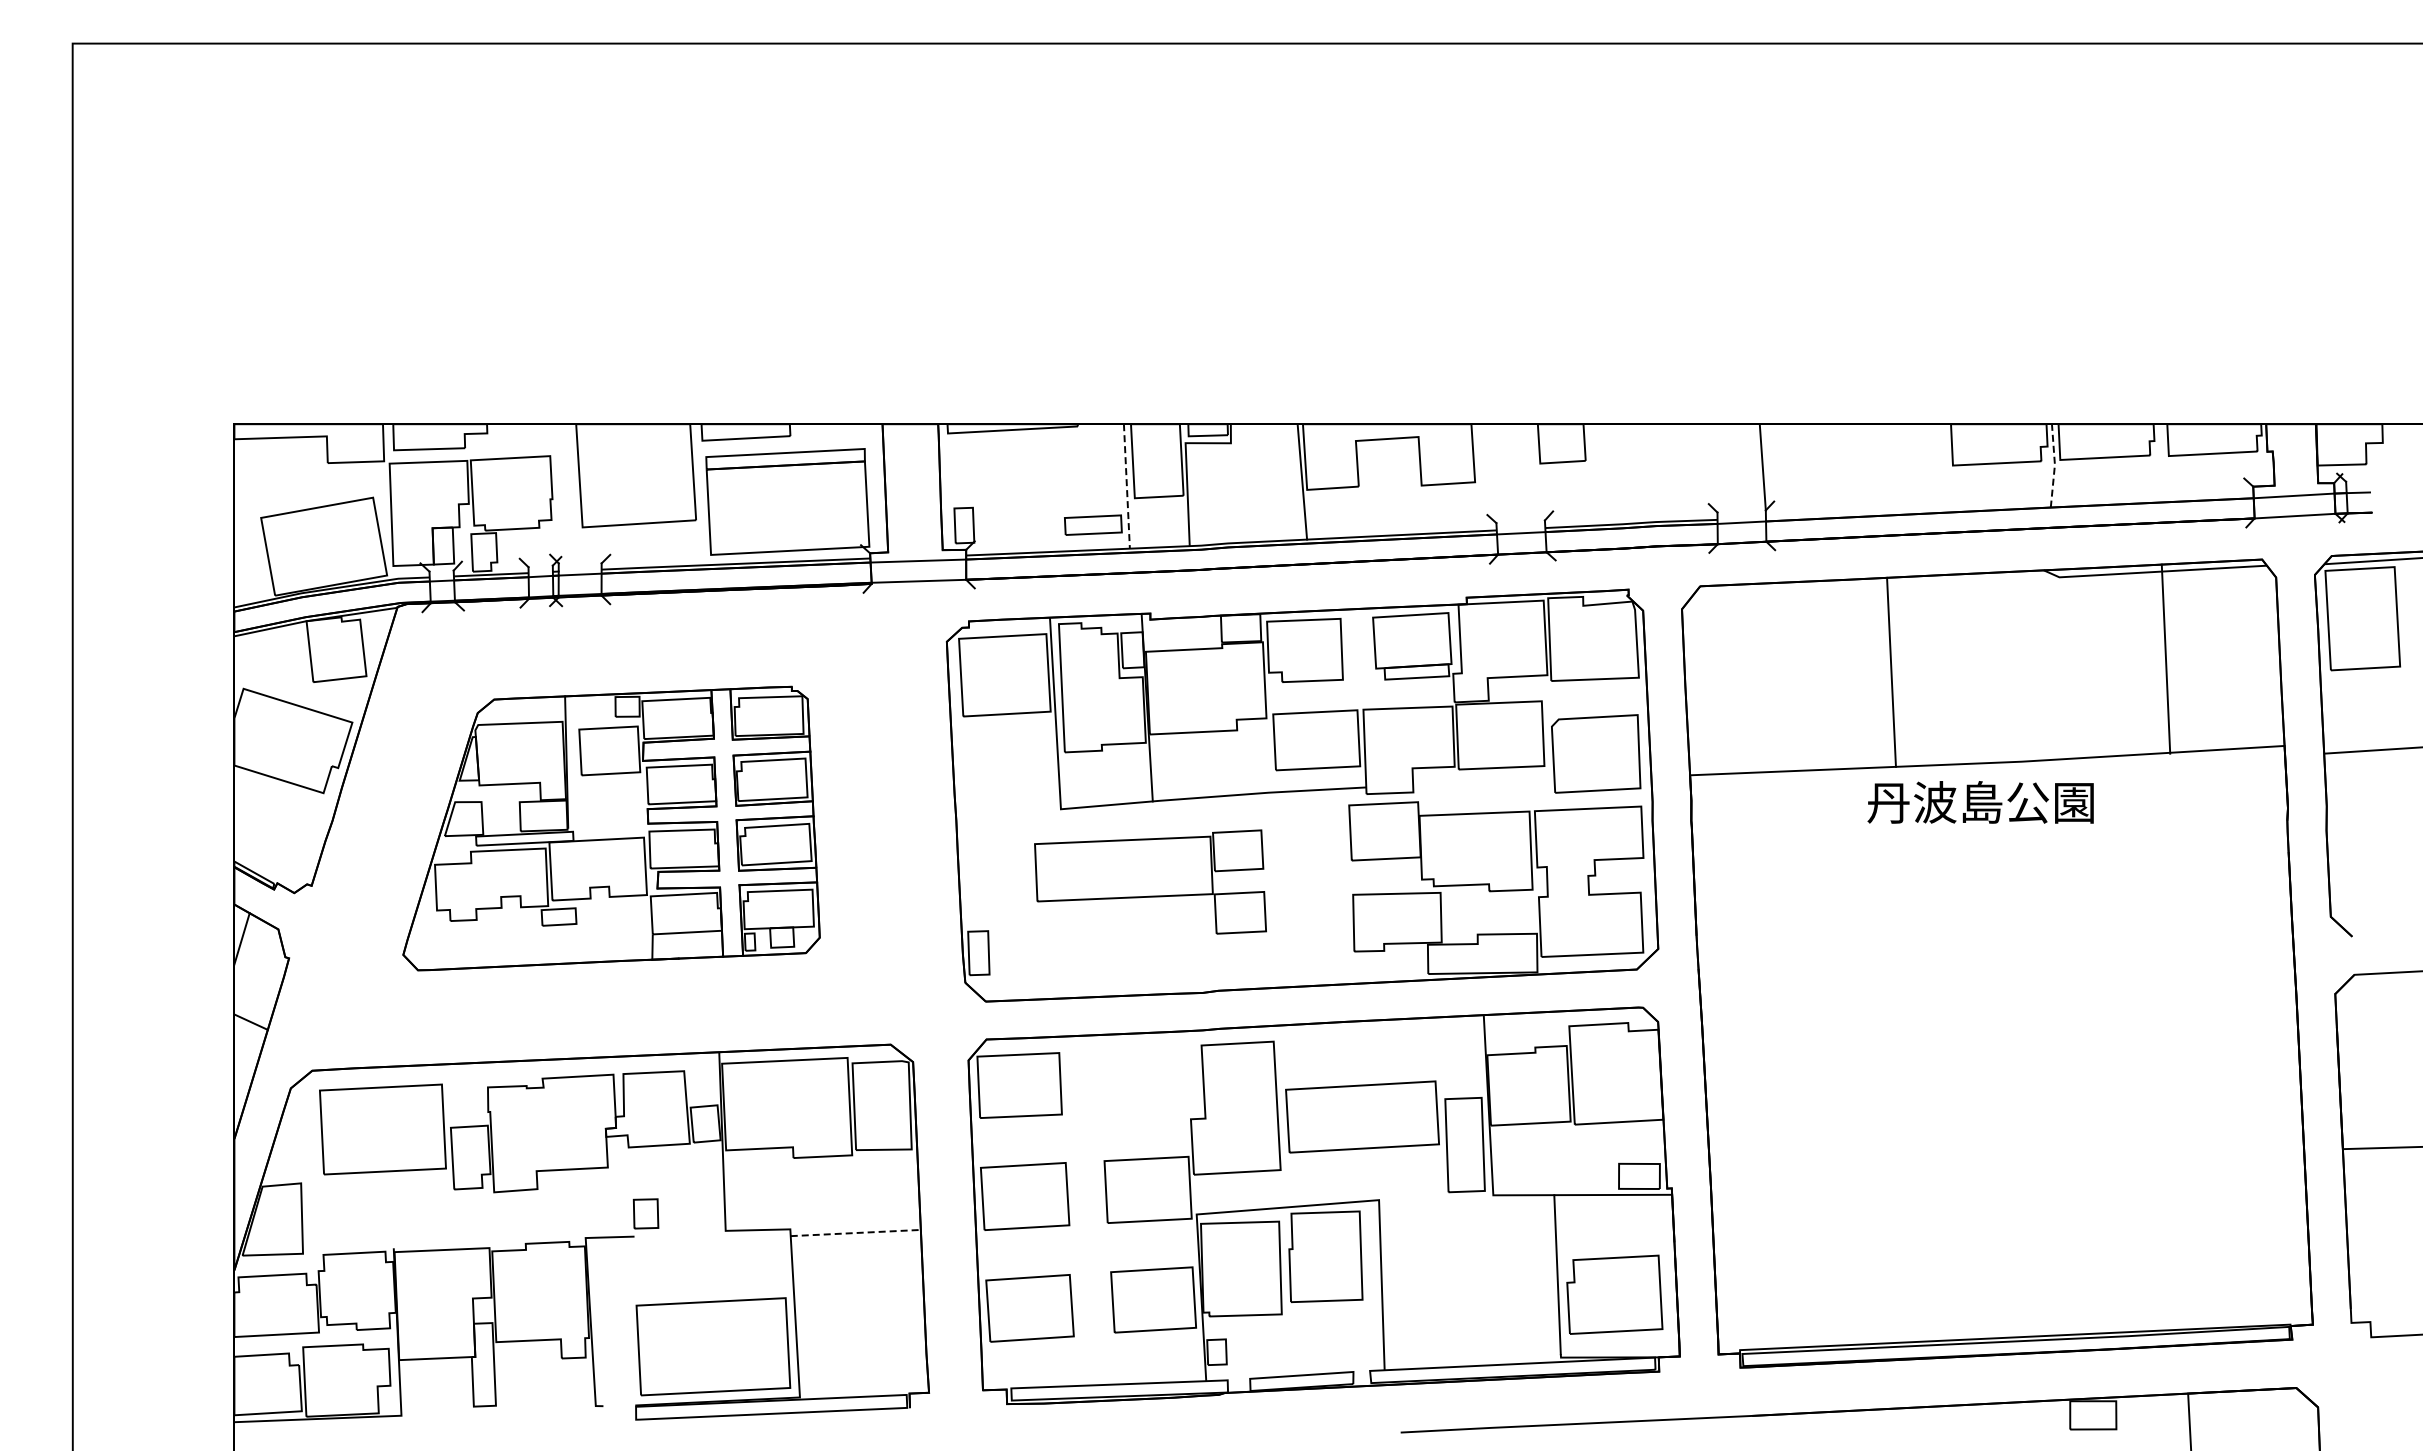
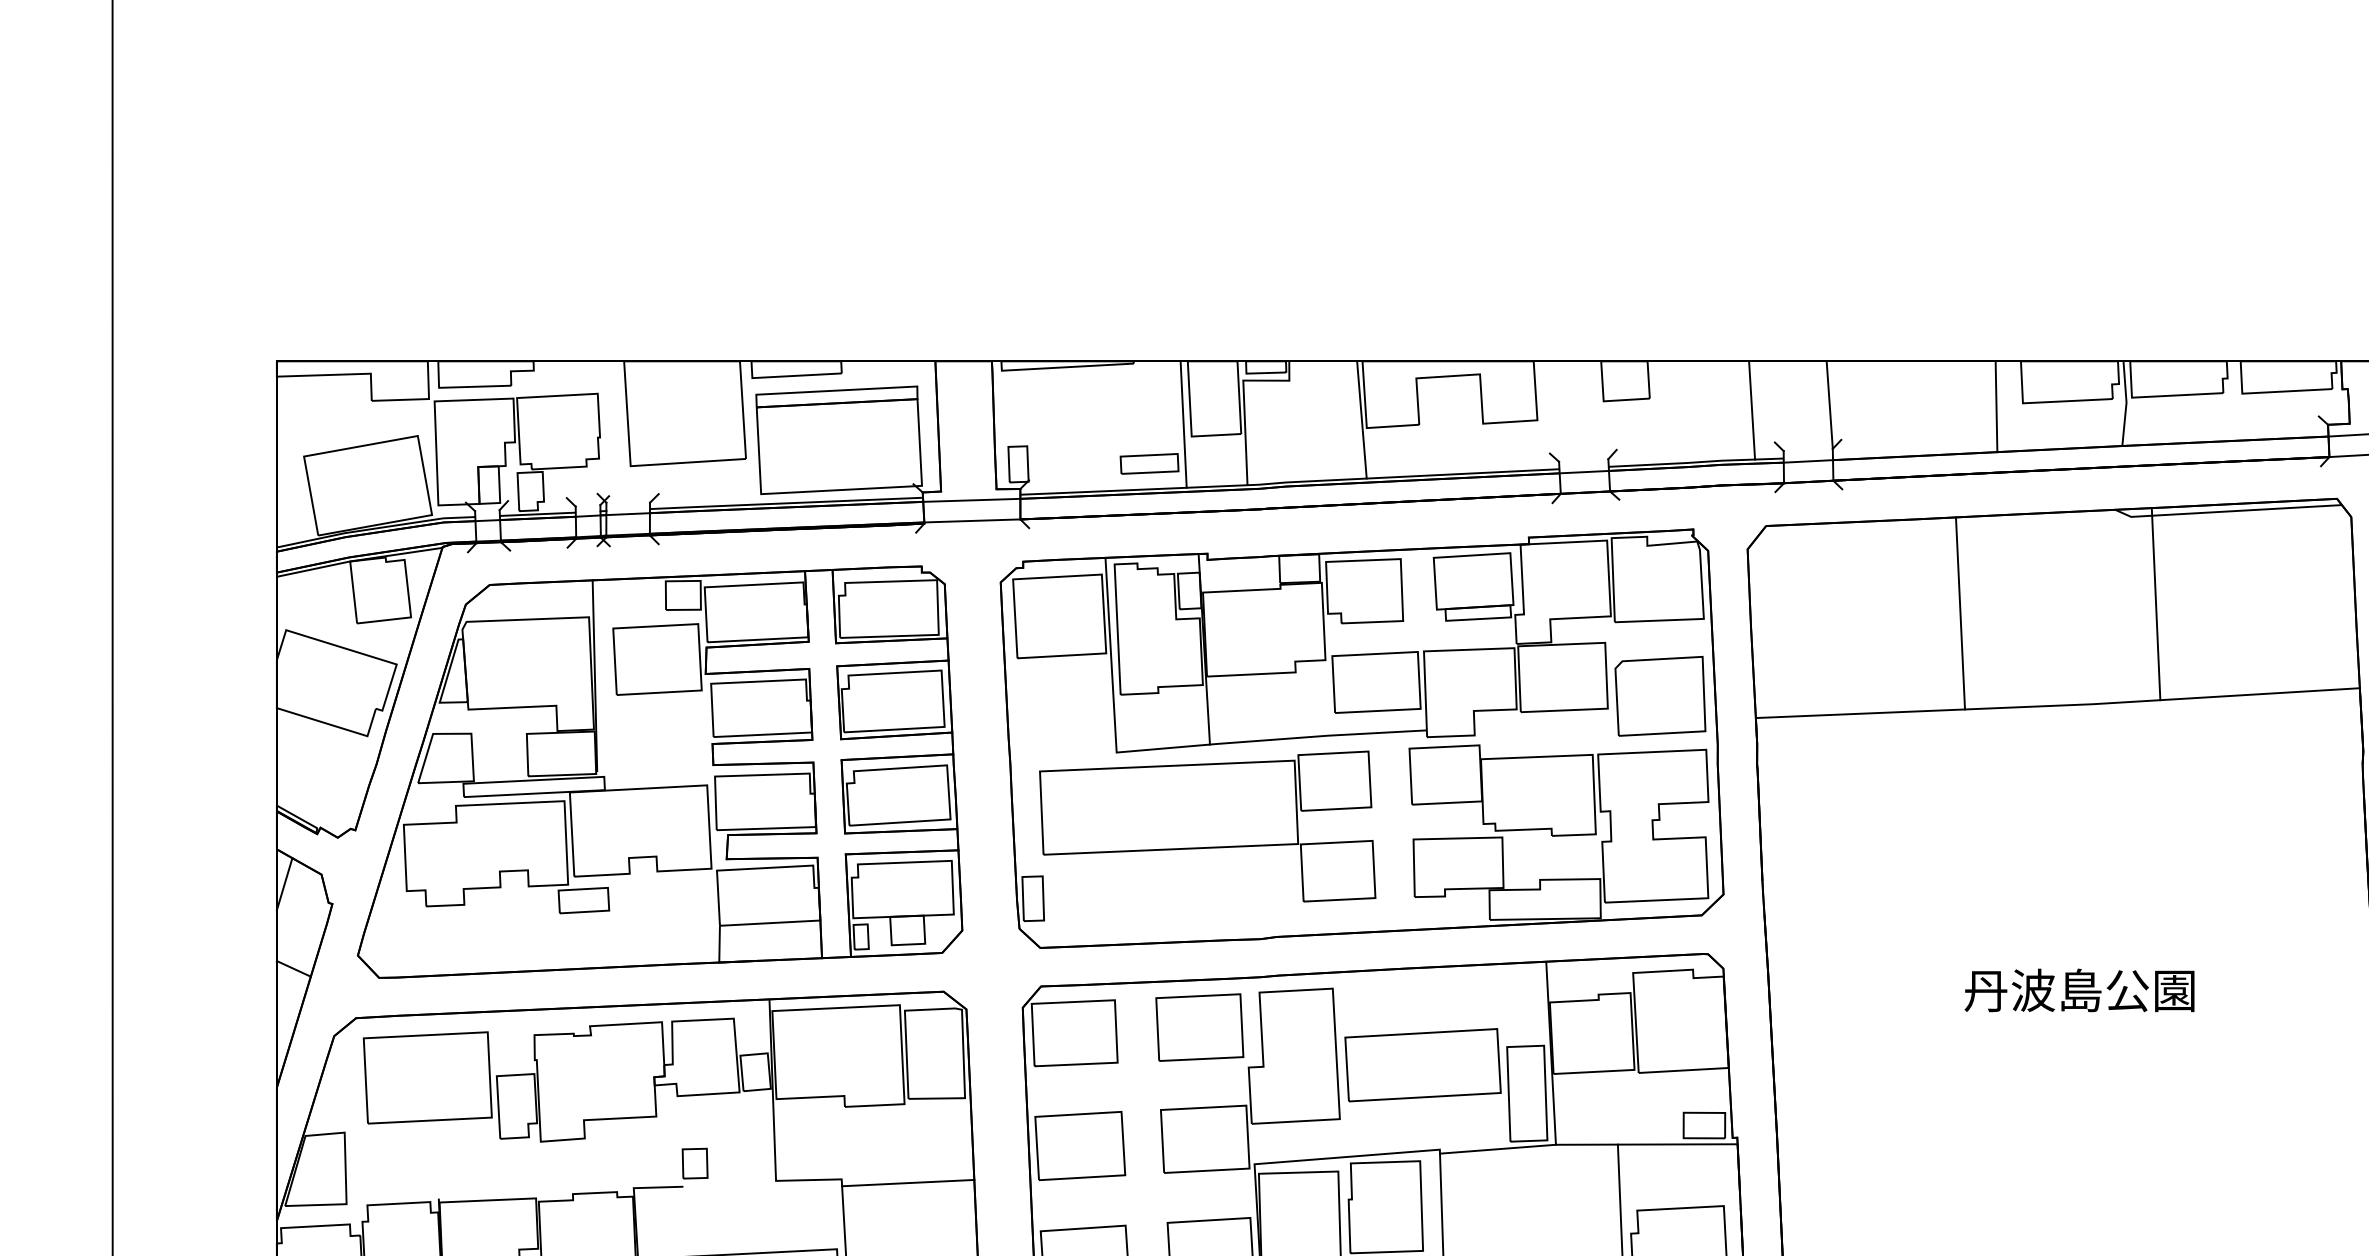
line: (2054, 464) -> (2126, 402), dashed -> solid
line: (1926, 468) -> (1996, 406), added
line: (1686, 472) -> (1752, 410), added
line: (1126, 486) -> (1183, 424), dashed -> solid
line: (2165, 658) -> (2155, 603), moved
text: (1980, 802) -> (2079, 990), moved
part: (611, 828) -> (660, 772), size x1.43
part: (1150, 881) -> (1207, 825), size x1.43
part: (1142, 1079) -> (1199, 1027), added
line: (1436, 1199) -> (1498, 1149), added
line: (856, 1233) -> (908, 1183), dashed -> solid

